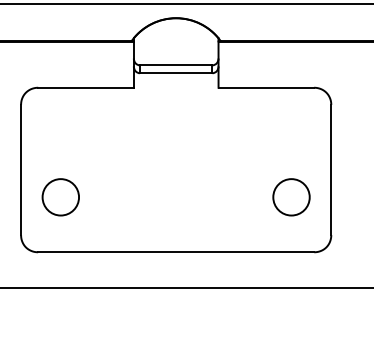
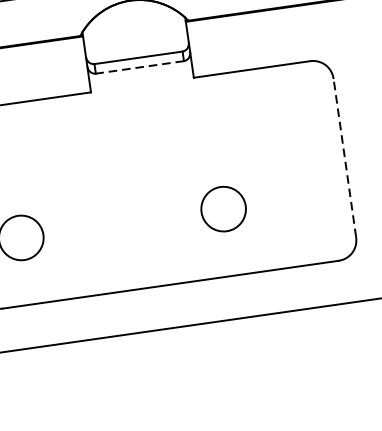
line: (175, 73) -> (139, 67), solid -> dashed
line: (331, 169) -> (345, 157), solid -> dashed
circle: (291, 197) -> (223, 209), moved

